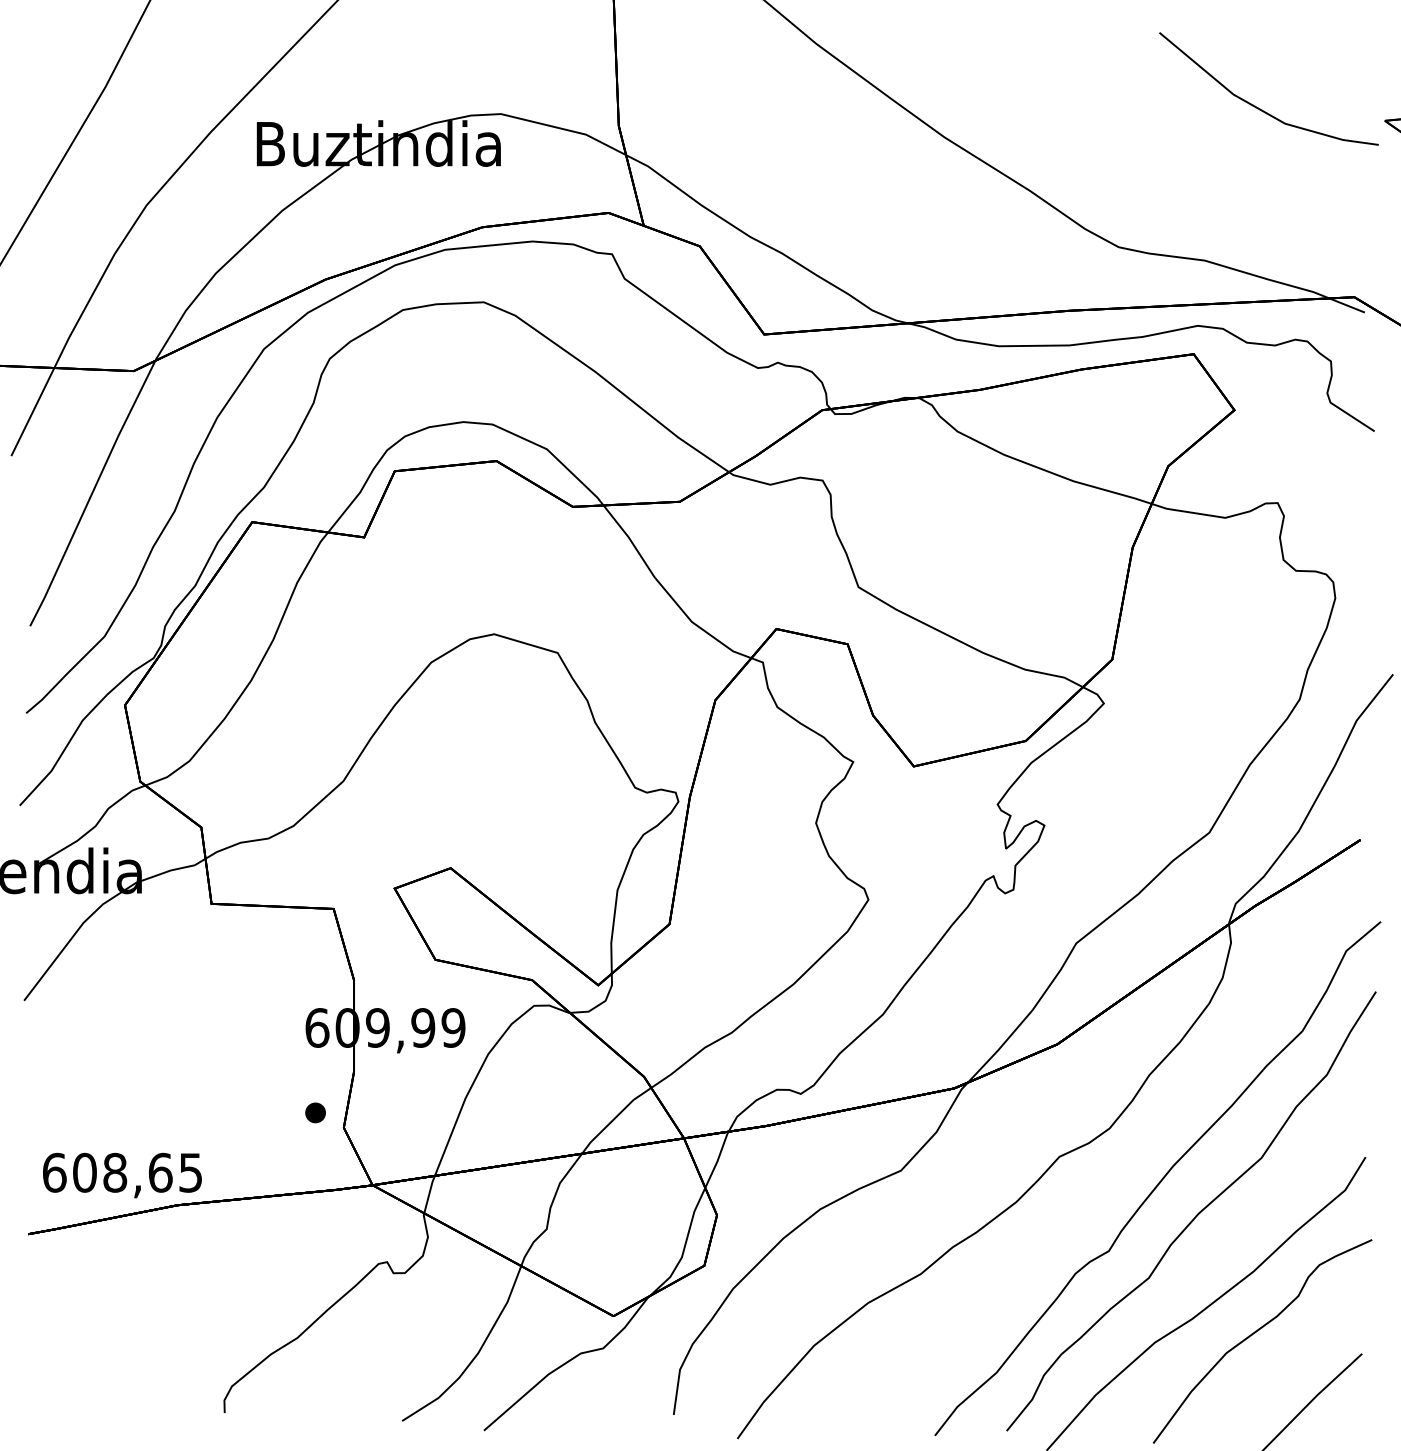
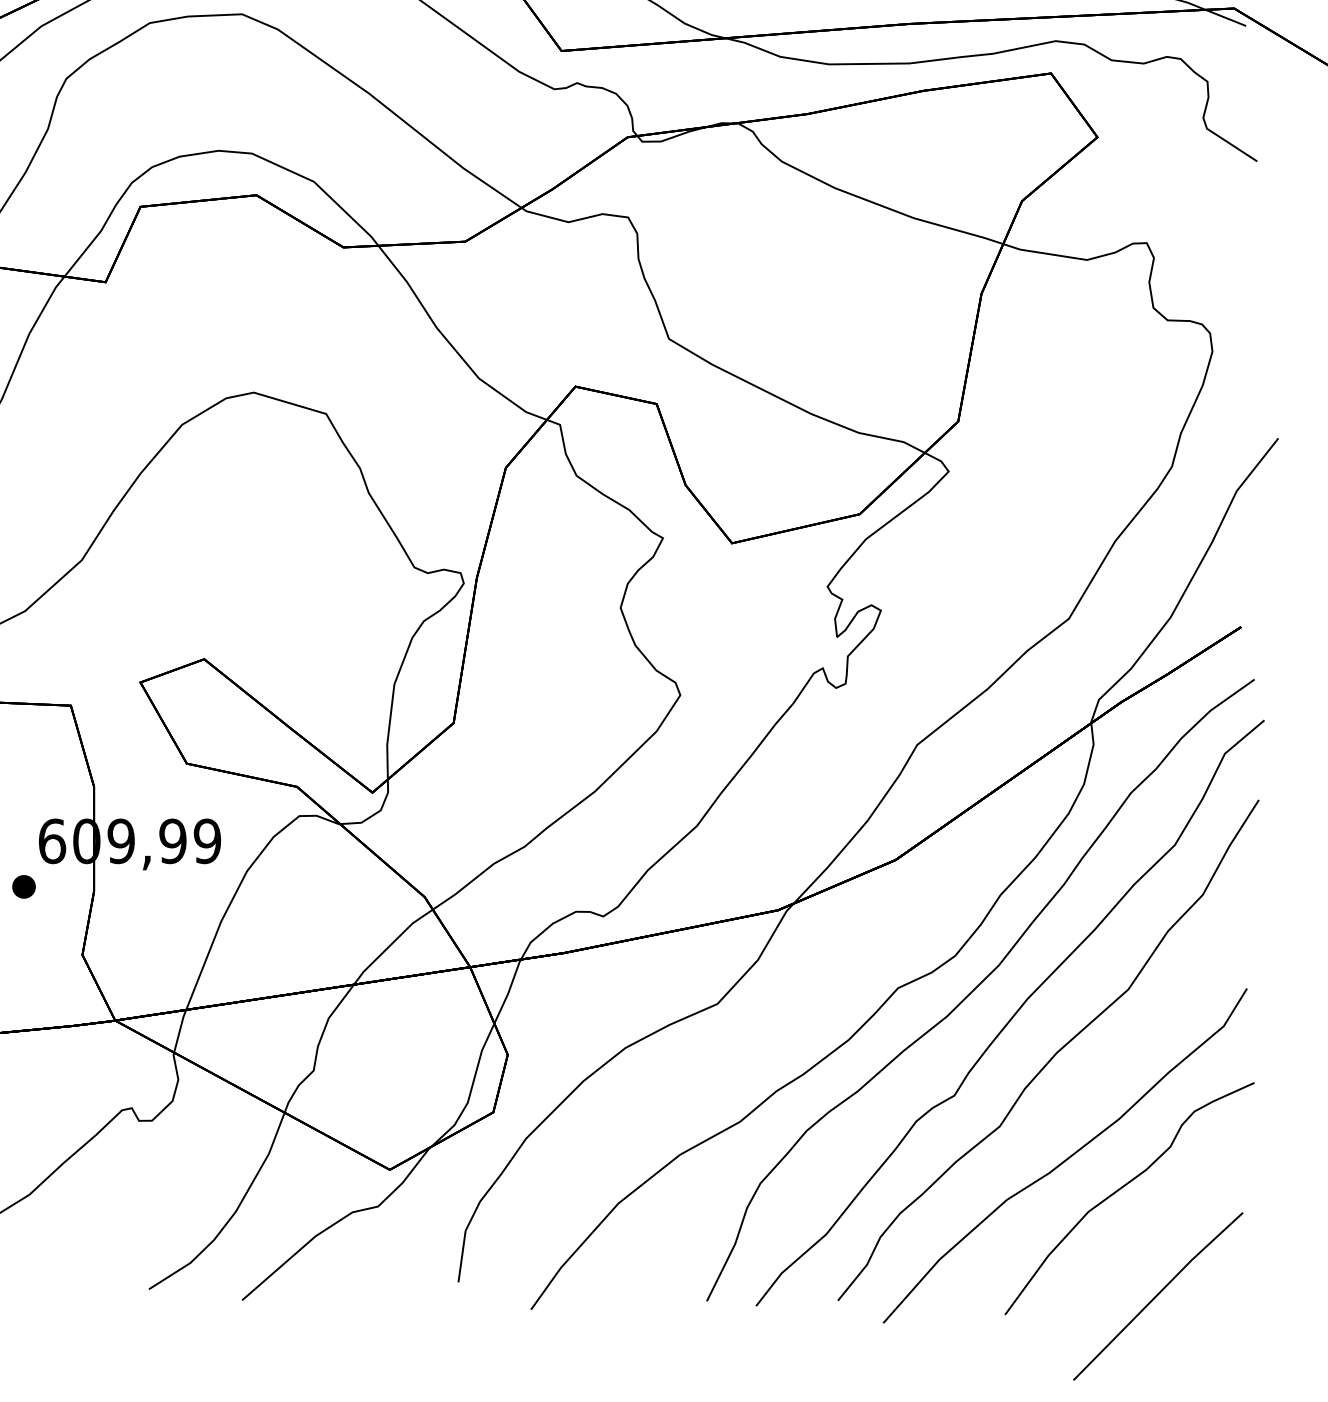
part: (315, 1112) -> (23, 886), moved
curve: (1129, 1156) -> (977, 987), added

